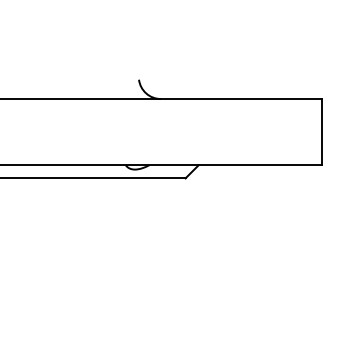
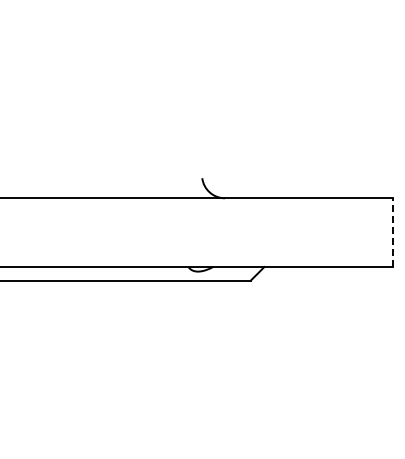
line: (321, 131) -> (392, 232), solid -> dashed

